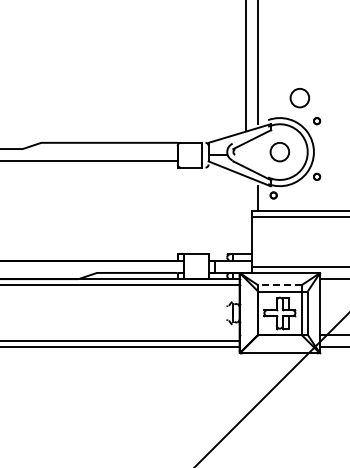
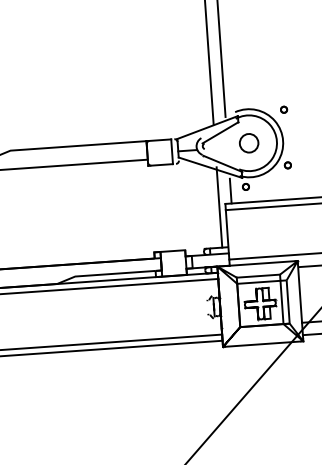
part: (299, 98) -> (264, 88), removed
line: (245, 213) -> (219, 206), added
line: (279, 285) -> (258, 276), dashed -> solid

